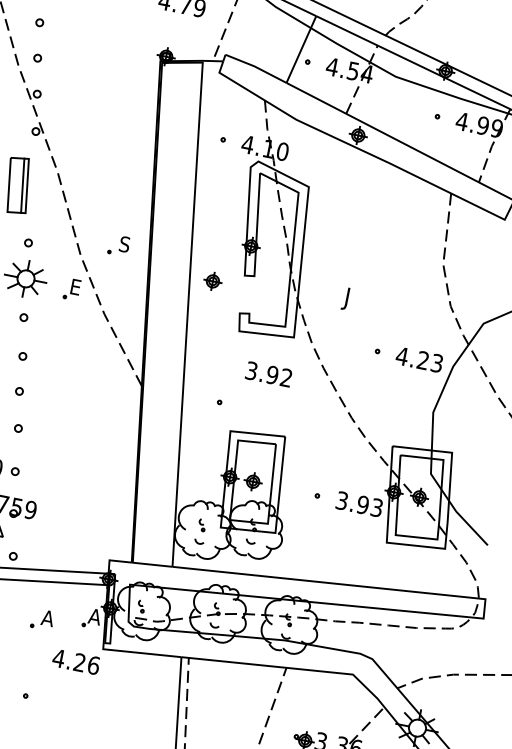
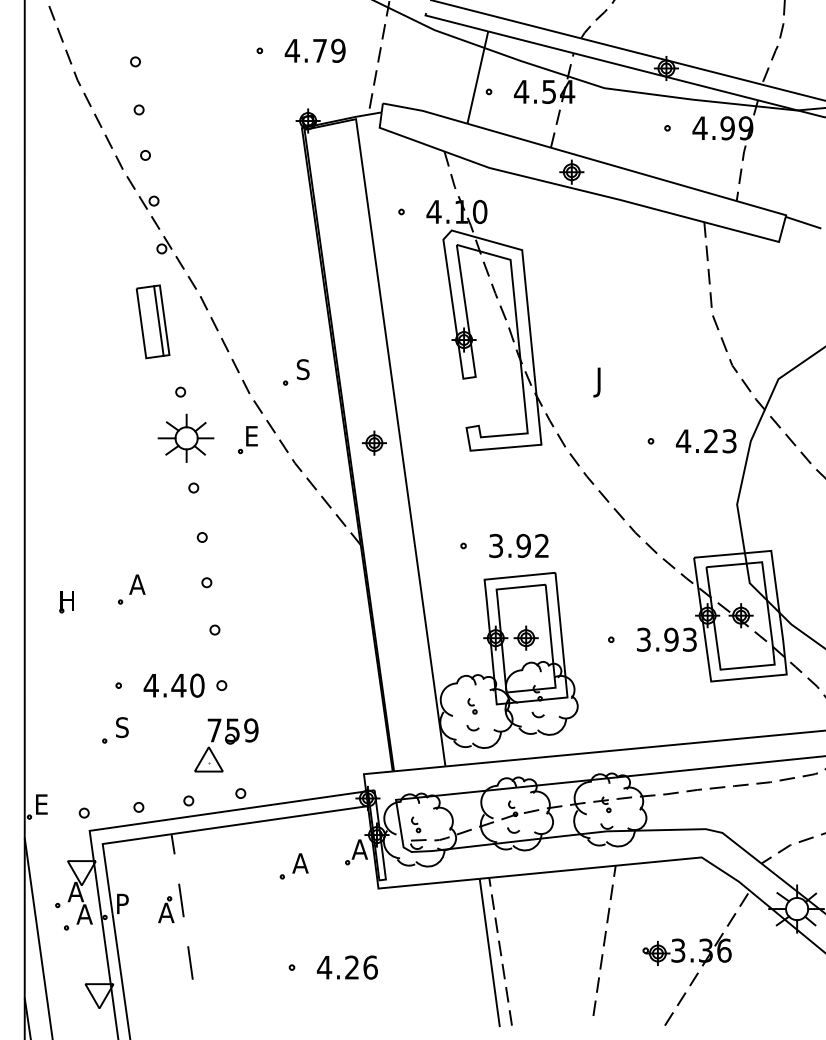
part: (212, 280) -> (373, 442), moved
text: (268, 374) -> (518, 545), moved
text: (76, 661) -> (347, 967), moved

